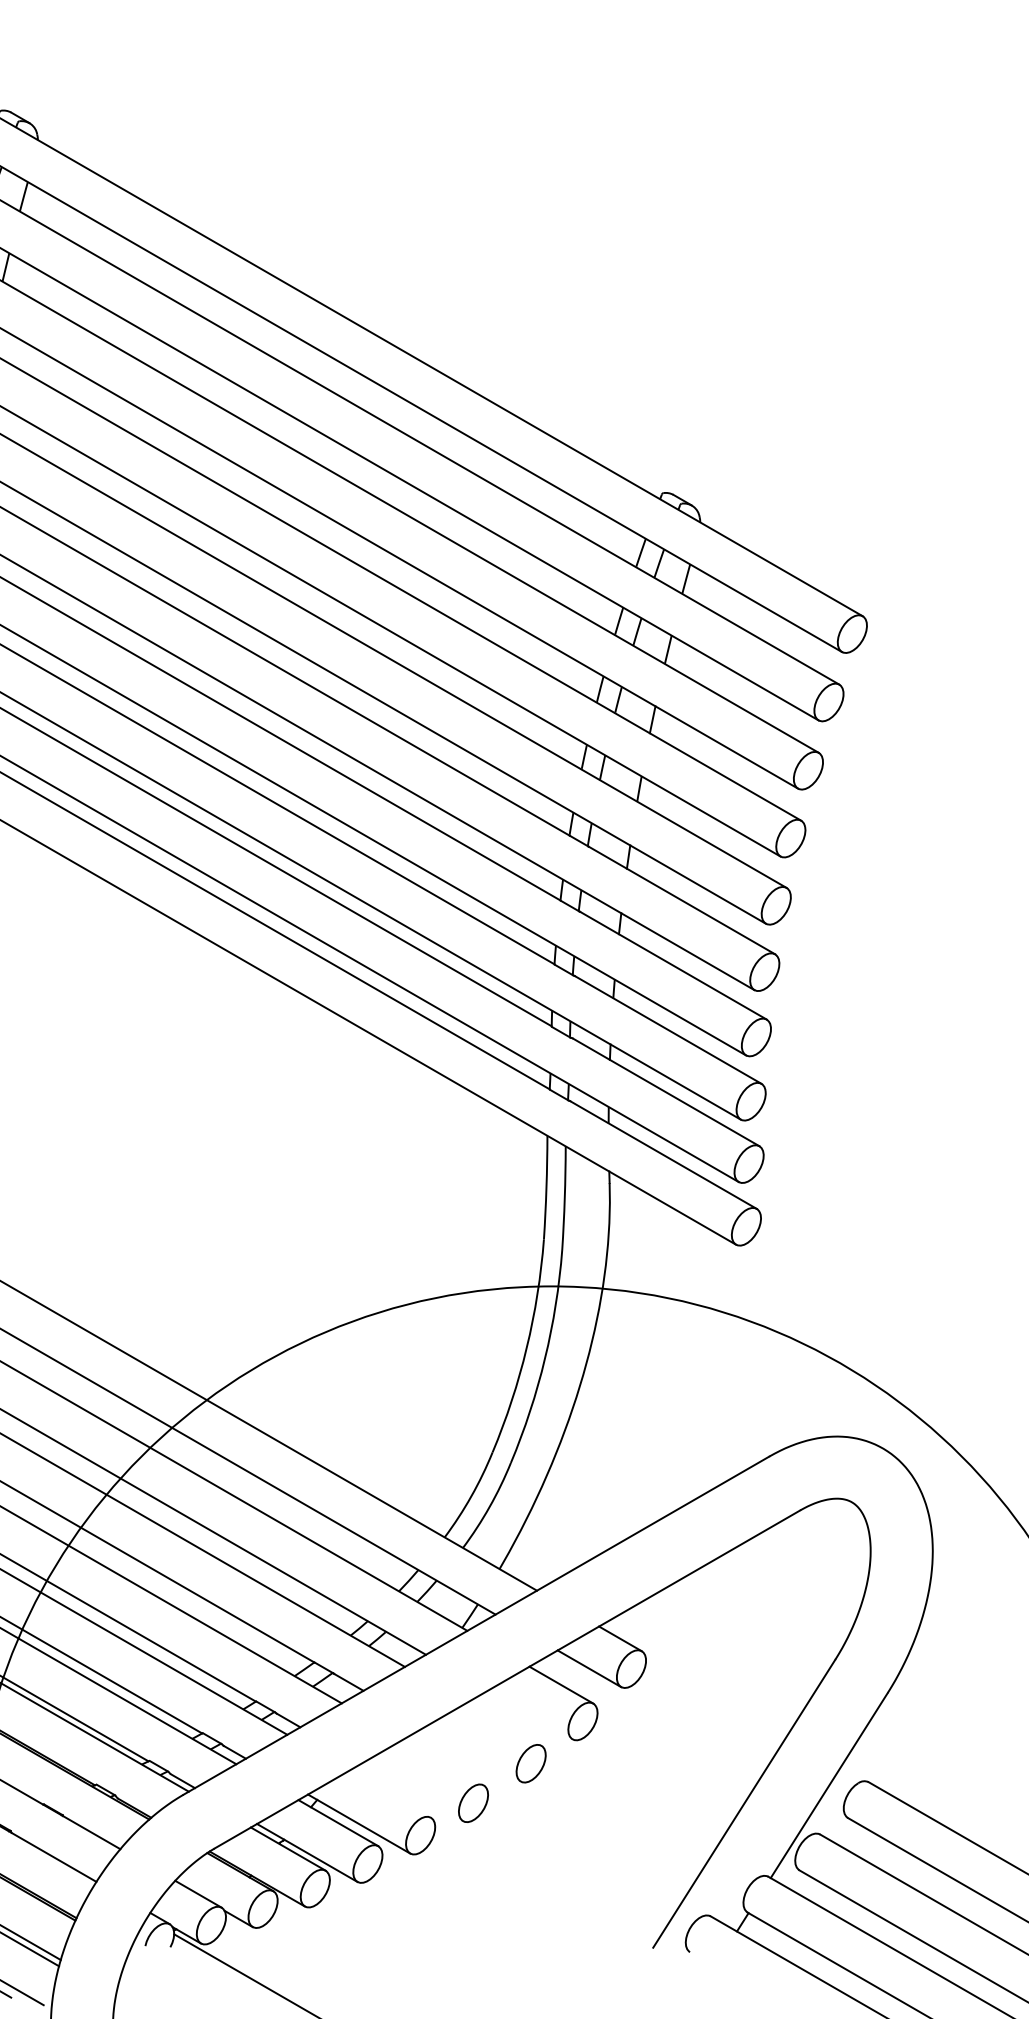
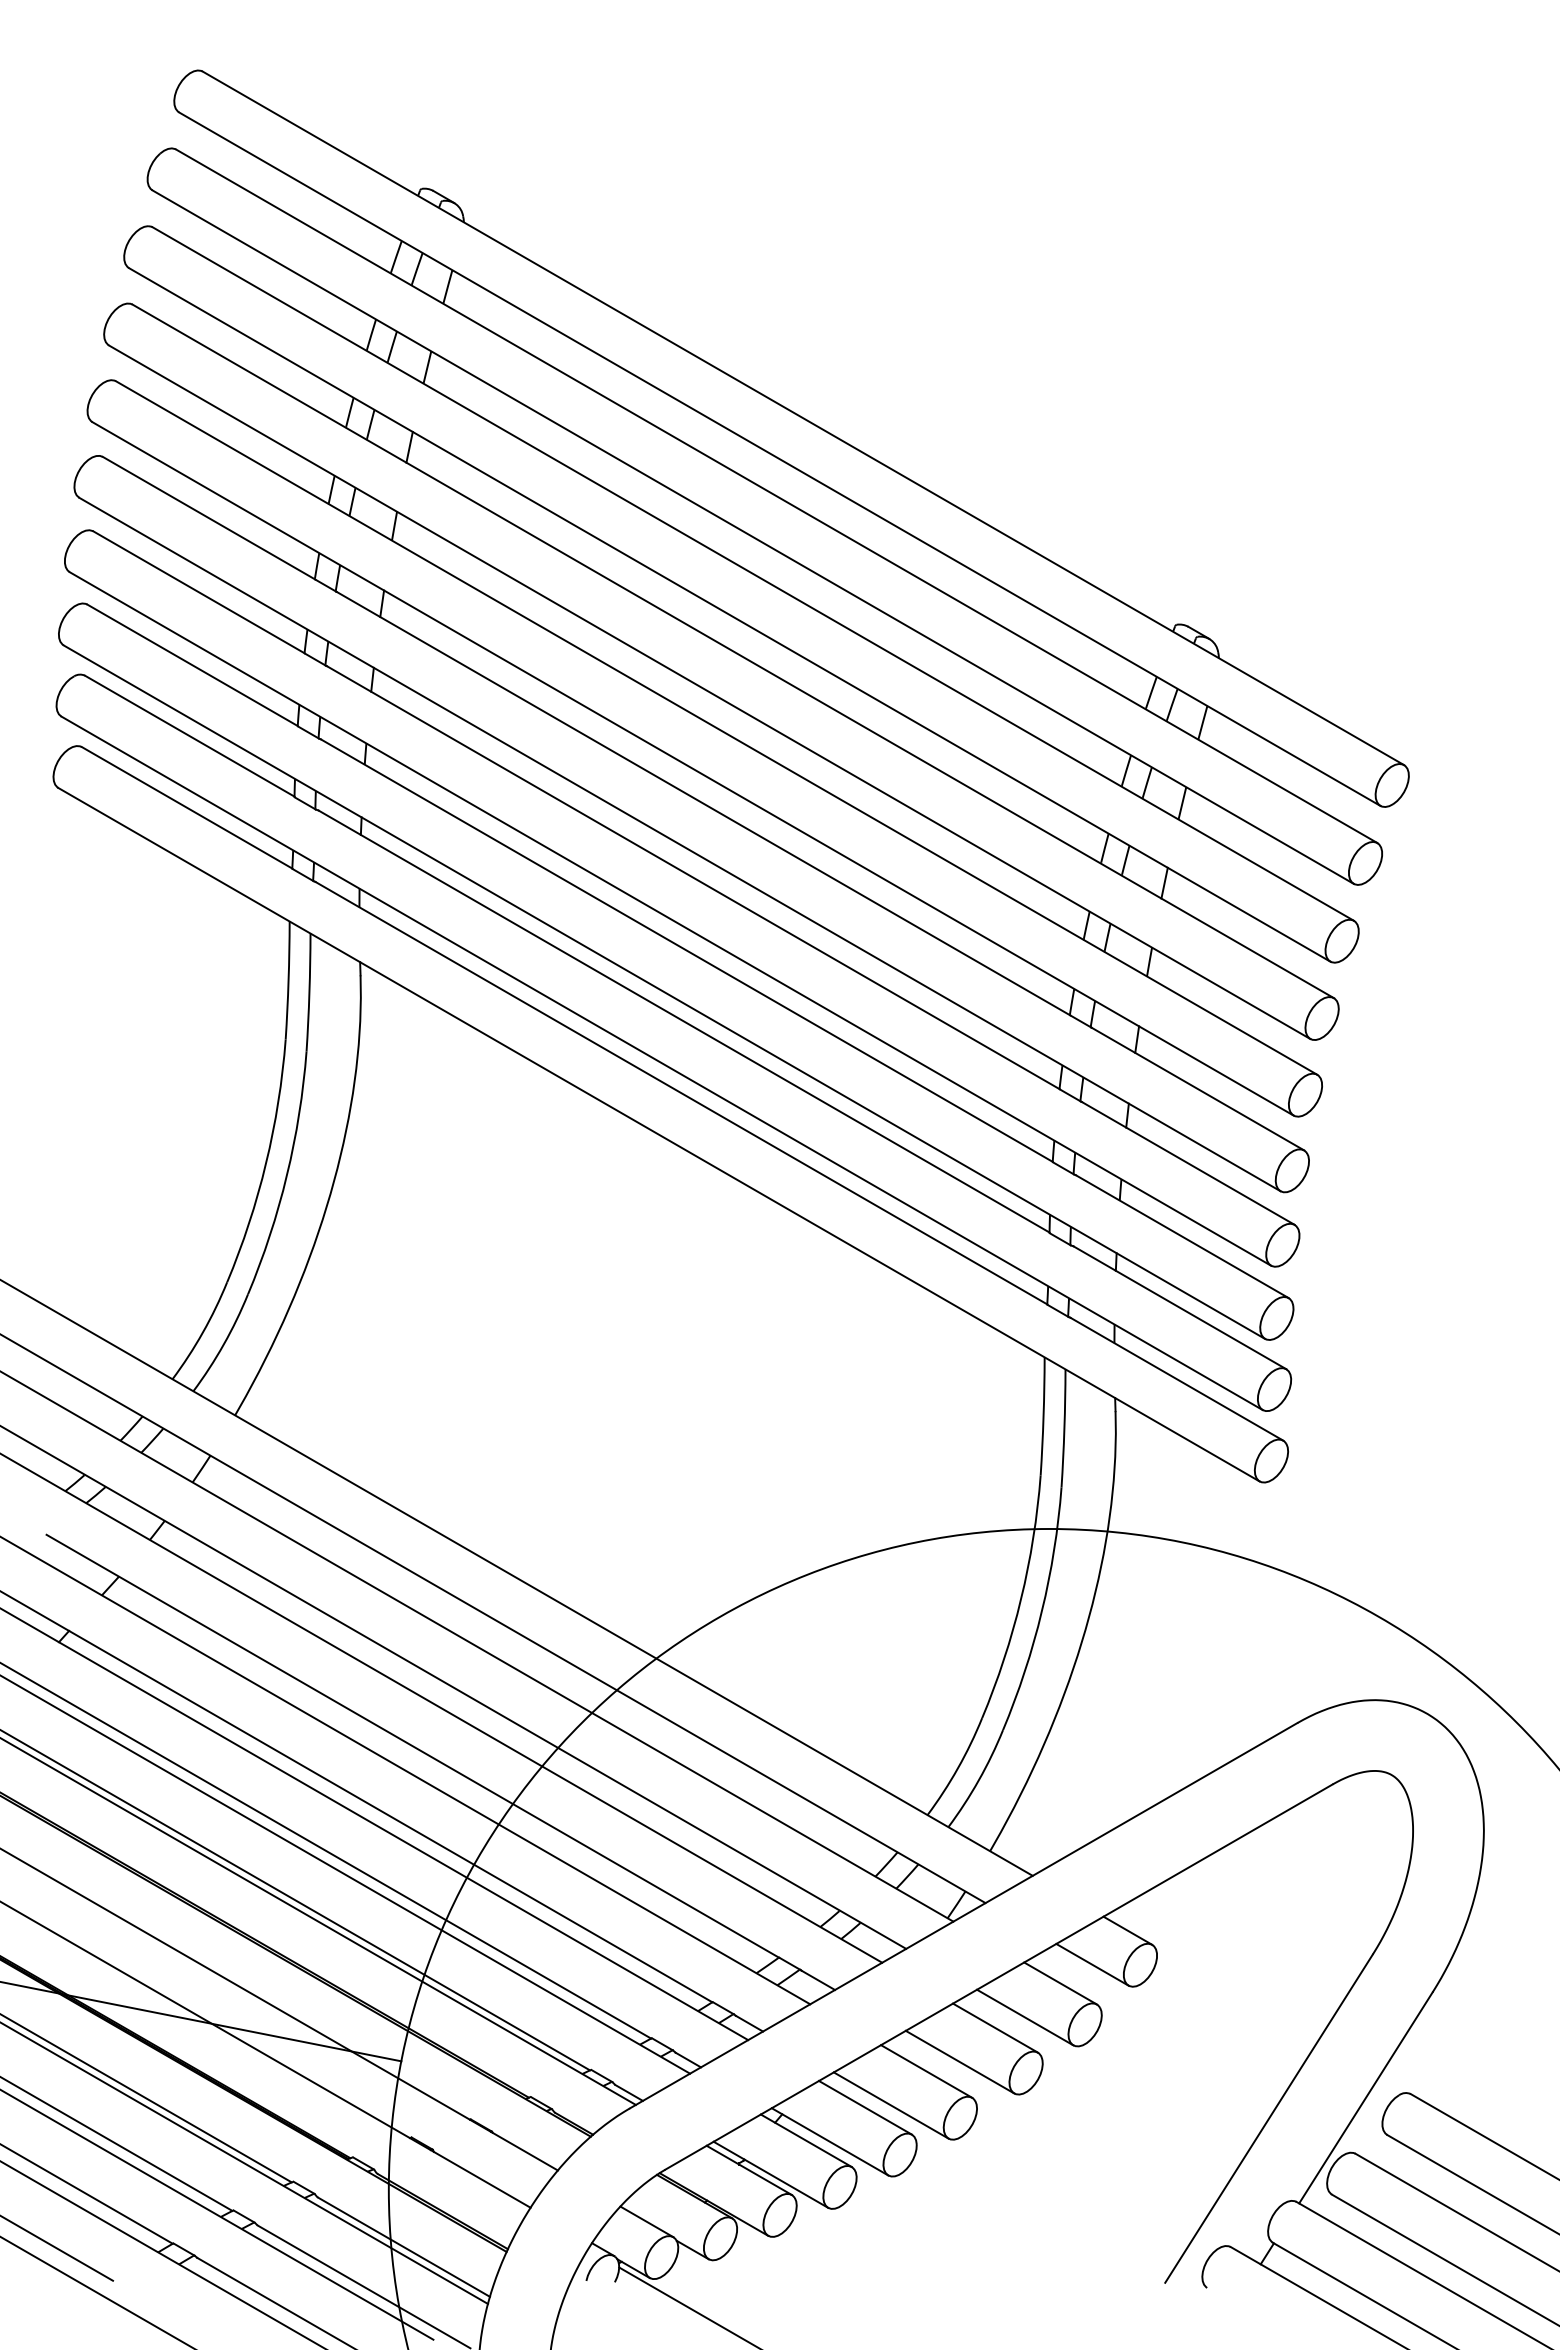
line: (530, 1714) -> (1025, 2017), added
line: (504, 1723) -> (995, 2027), added
line: (472, 1753) -> (959, 2061), added
line: (443, 1762) -> (926, 2071), added
line: (412, 1792) -> (890, 2105), added
line: (389, 1793) -> (864, 2107), added

